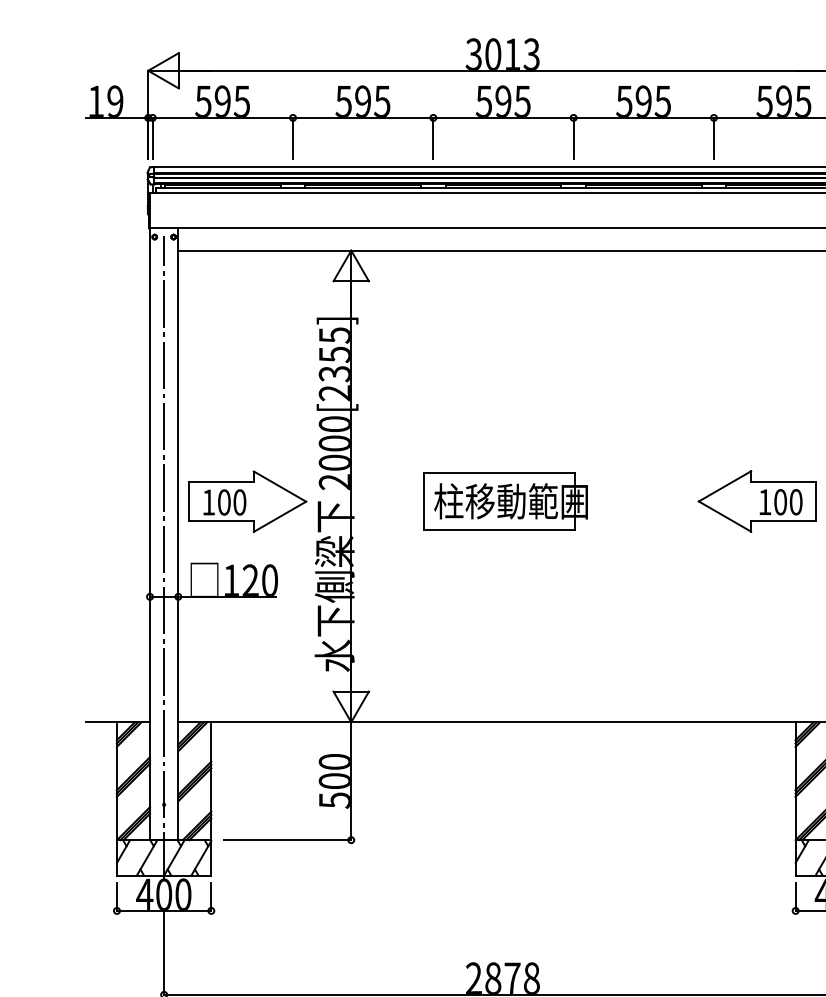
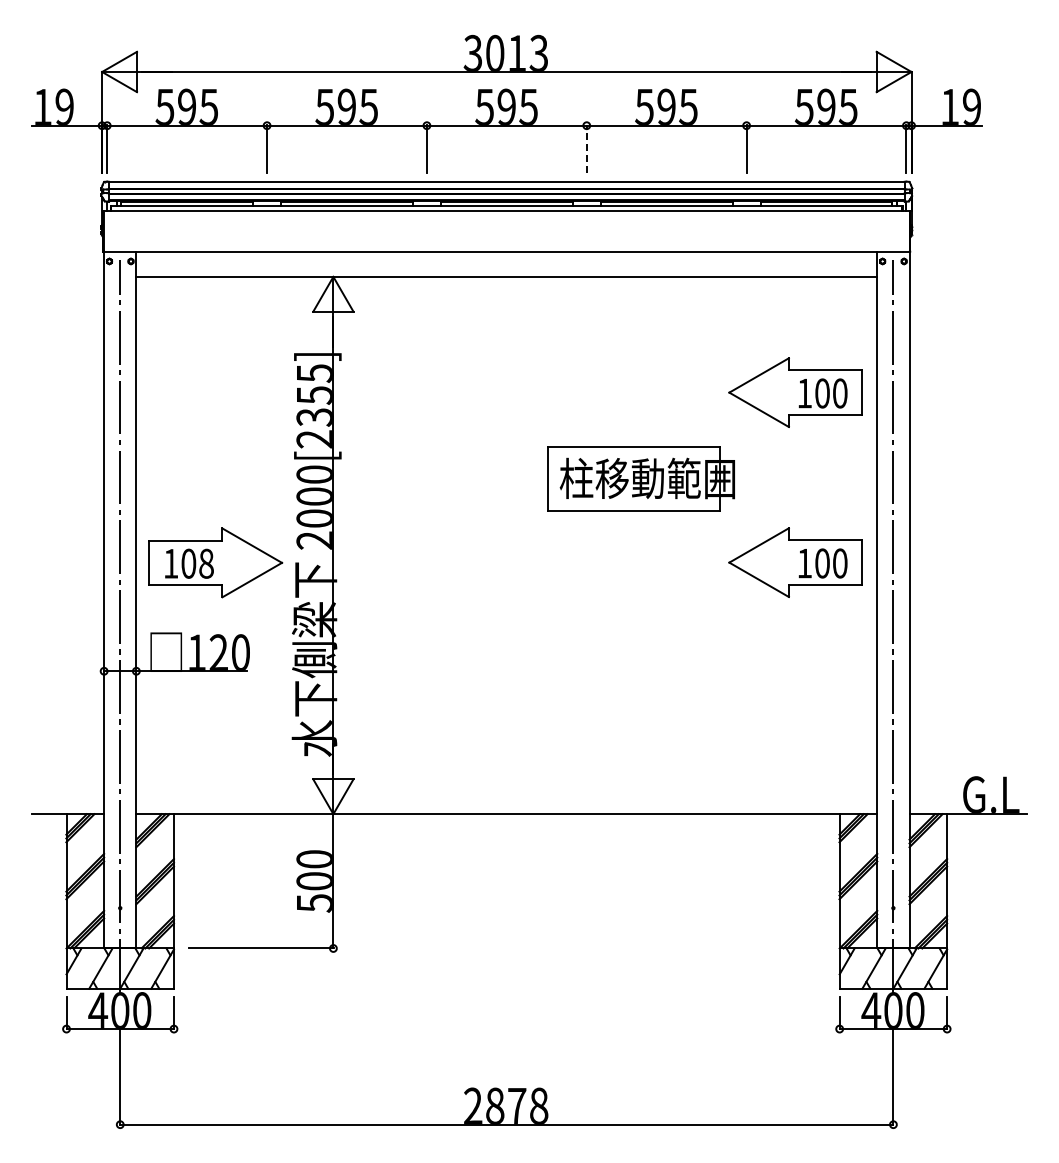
line: (573, 138) -> (586, 149), solid -> dashed
part: (756, 352) -> (795, 392), added
part: (504, 501) -> (640, 478), moved
text: (239, 502) -> (206, 563), 100 -> 108

